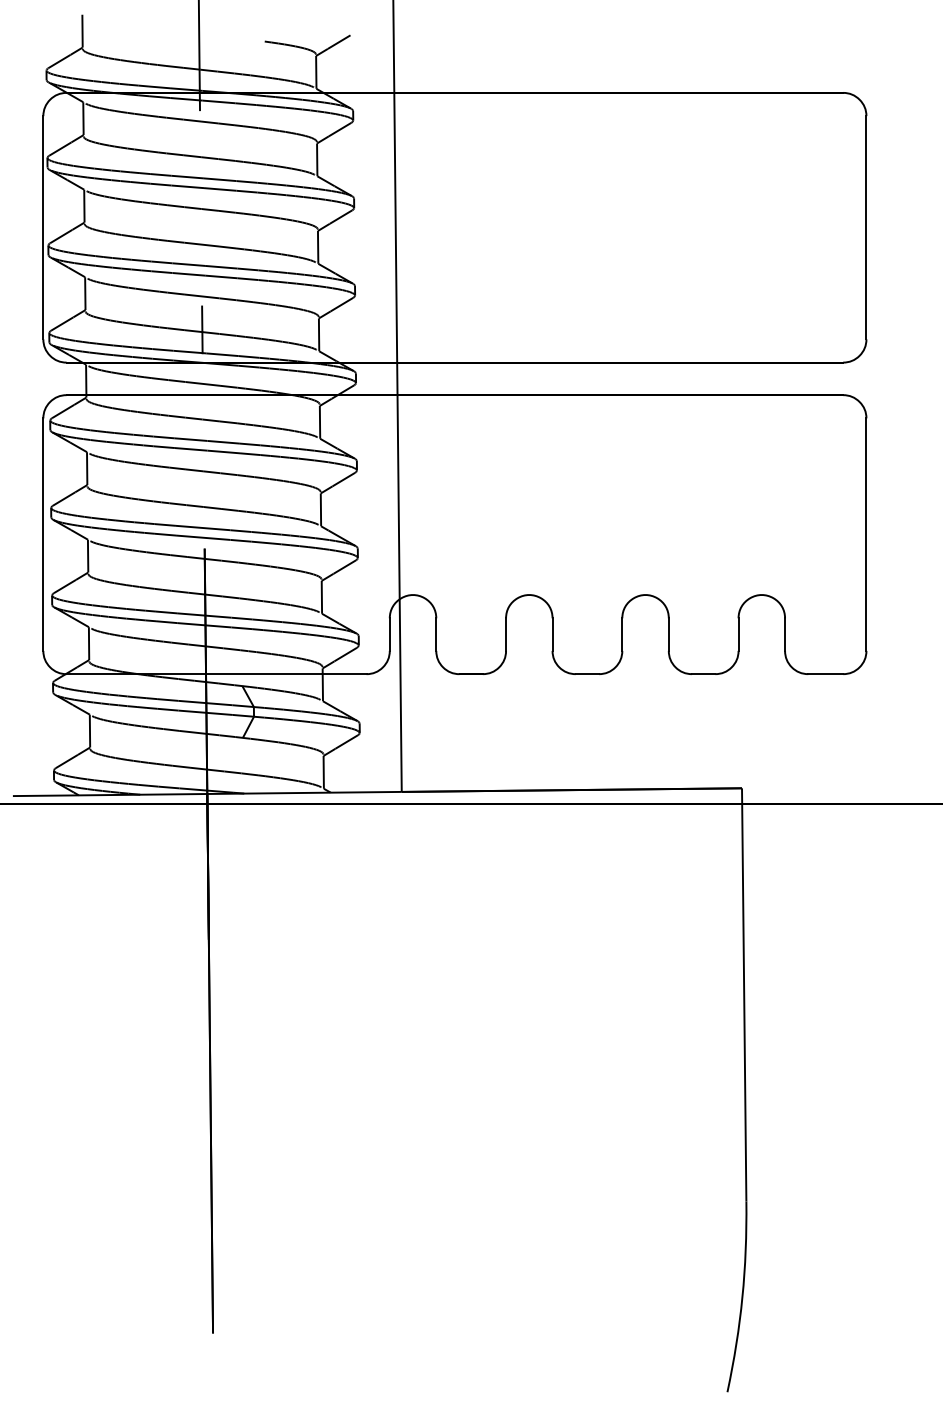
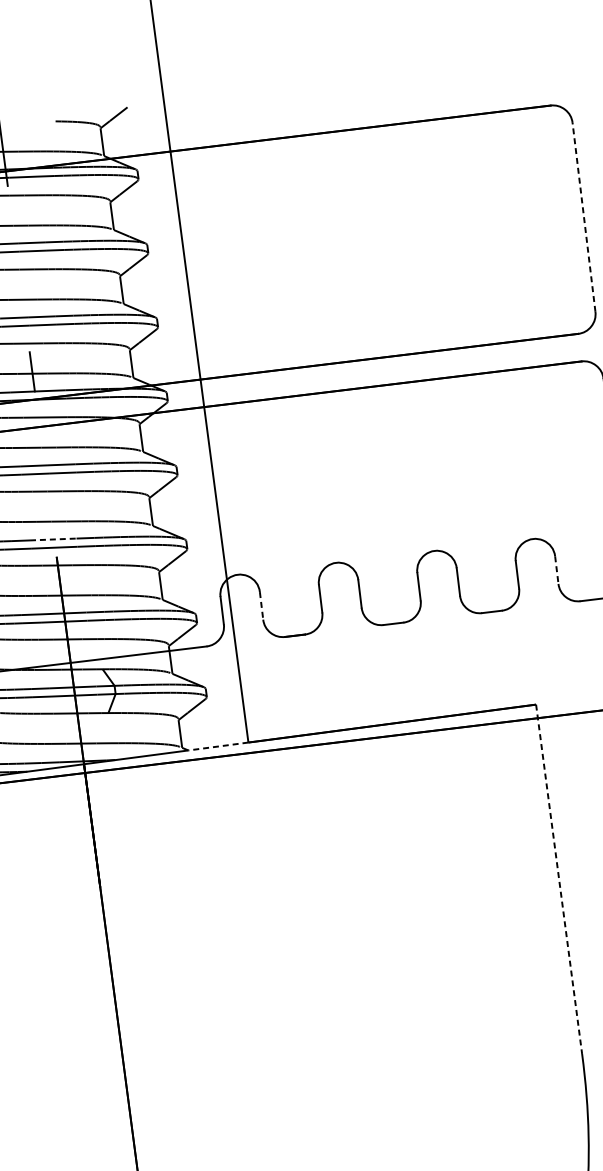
line: (866, 227) -> (584, 217), solid -> dashed
line: (203, 528) -> (53, 539), solid -> dashed
line: (436, 635) -> (261, 606), solid -> dashed
line: (785, 635) -> (557, 570), solid -> dashed
line: (365, 792) -> (217, 746), solid -> dashed
line: (744, 994) -> (559, 878), solid -> dashed

